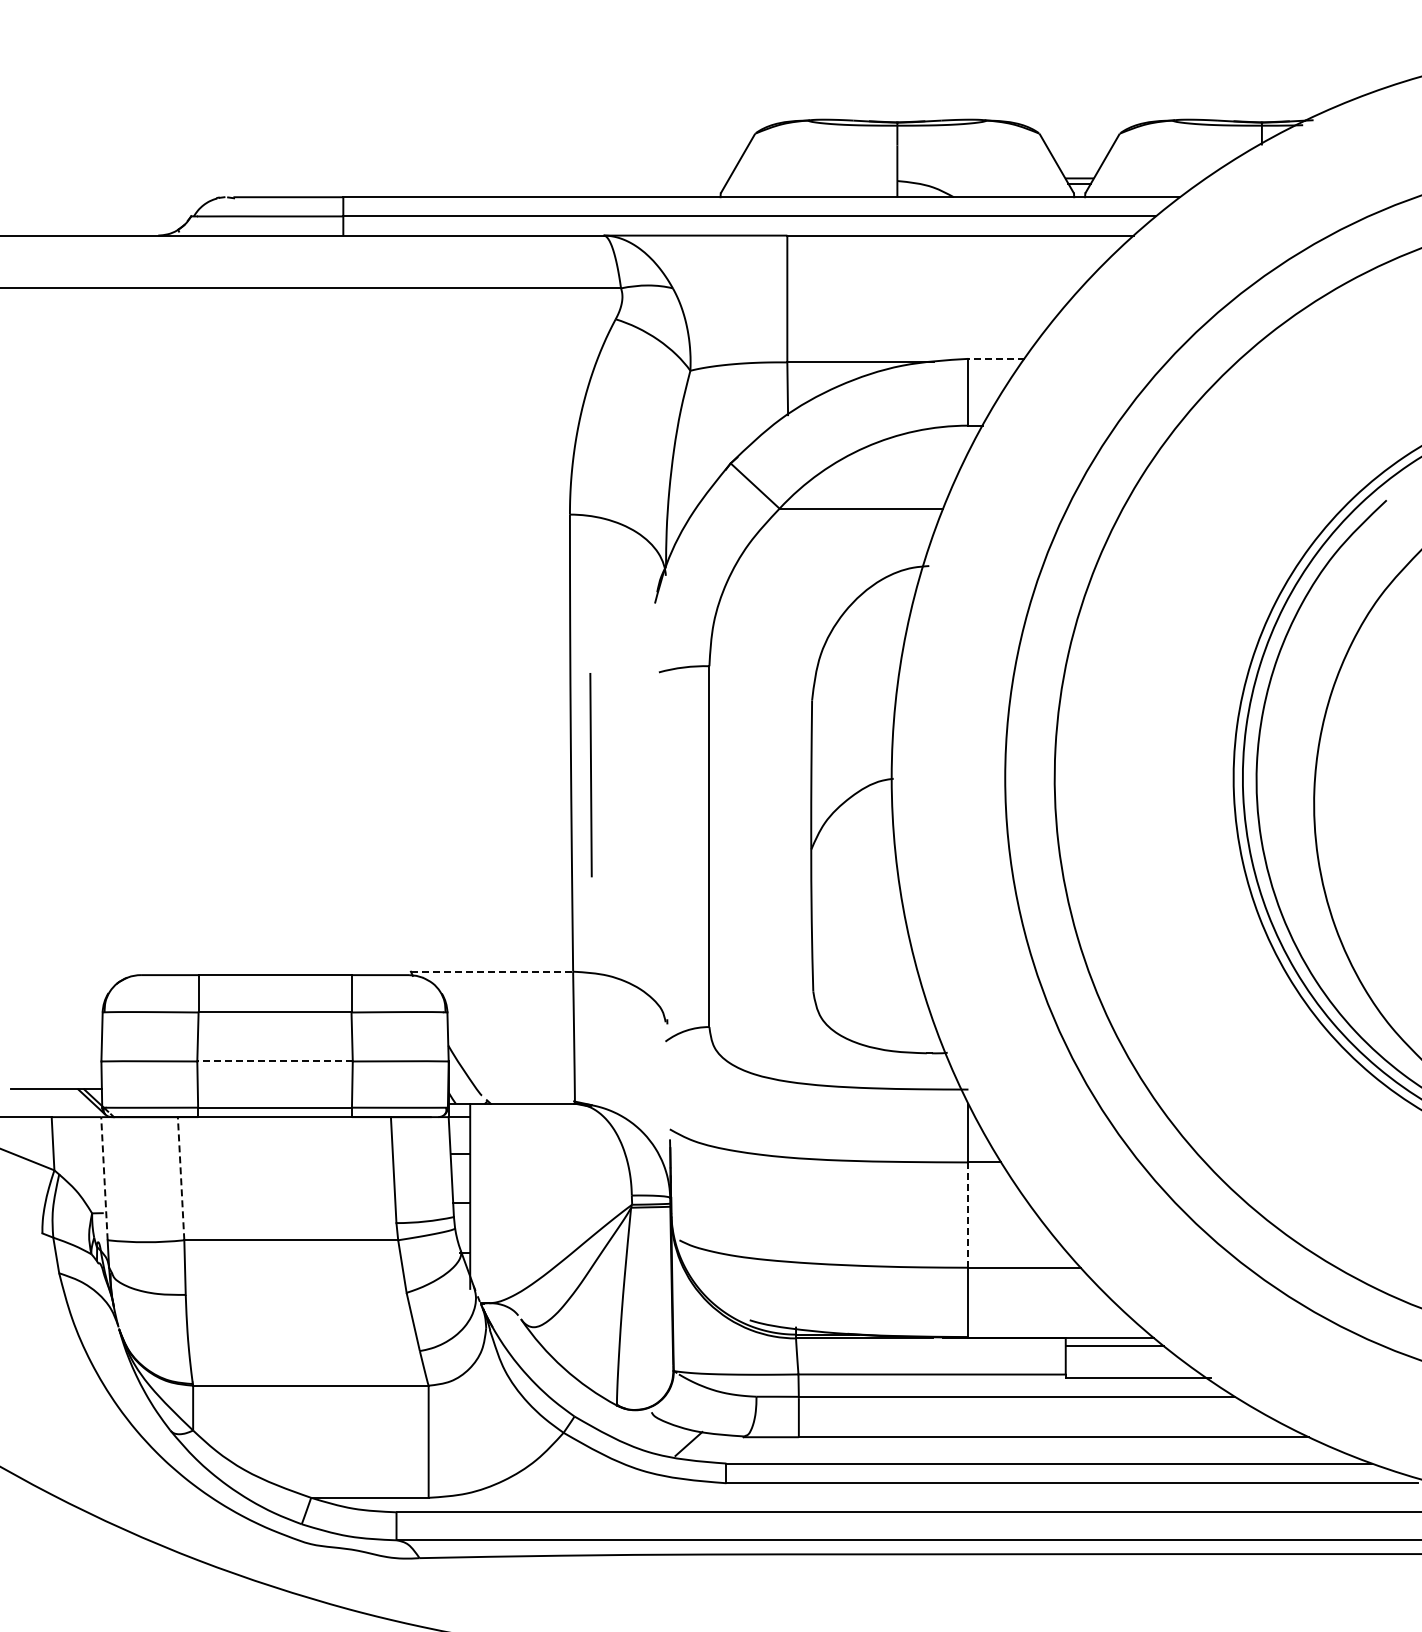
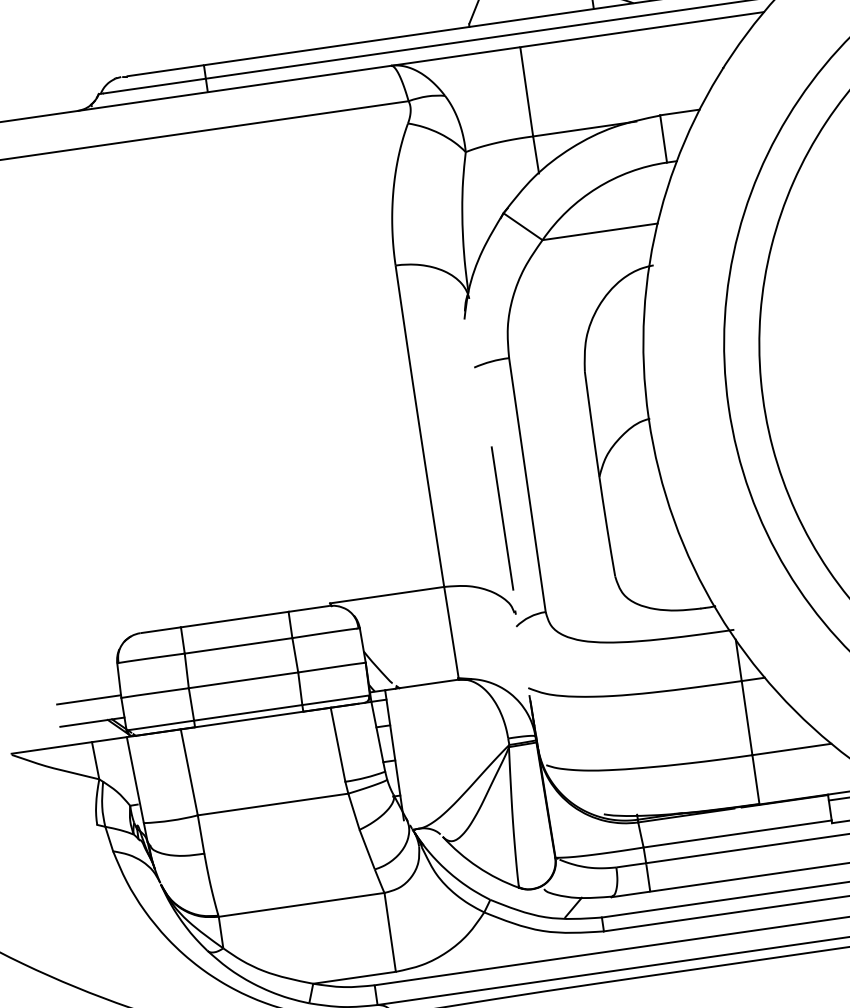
line: (995, 358) -> (679, 112), dashed -> solid
line: (590, 775) -> (502, 518), moved
line: (492, 971) -> (387, 594), dashed -> solid
line: (55, 1057) -> (88, 699), added
line: (275, 1061) -> (243, 680), dashed -> solid
line: (104, 1178) -> (135, 779), dashed -> solid
line: (181, 1178) -> (189, 772), dashed -> solid
line: (968, 1215) -> (747, 718), dashed -> solid

